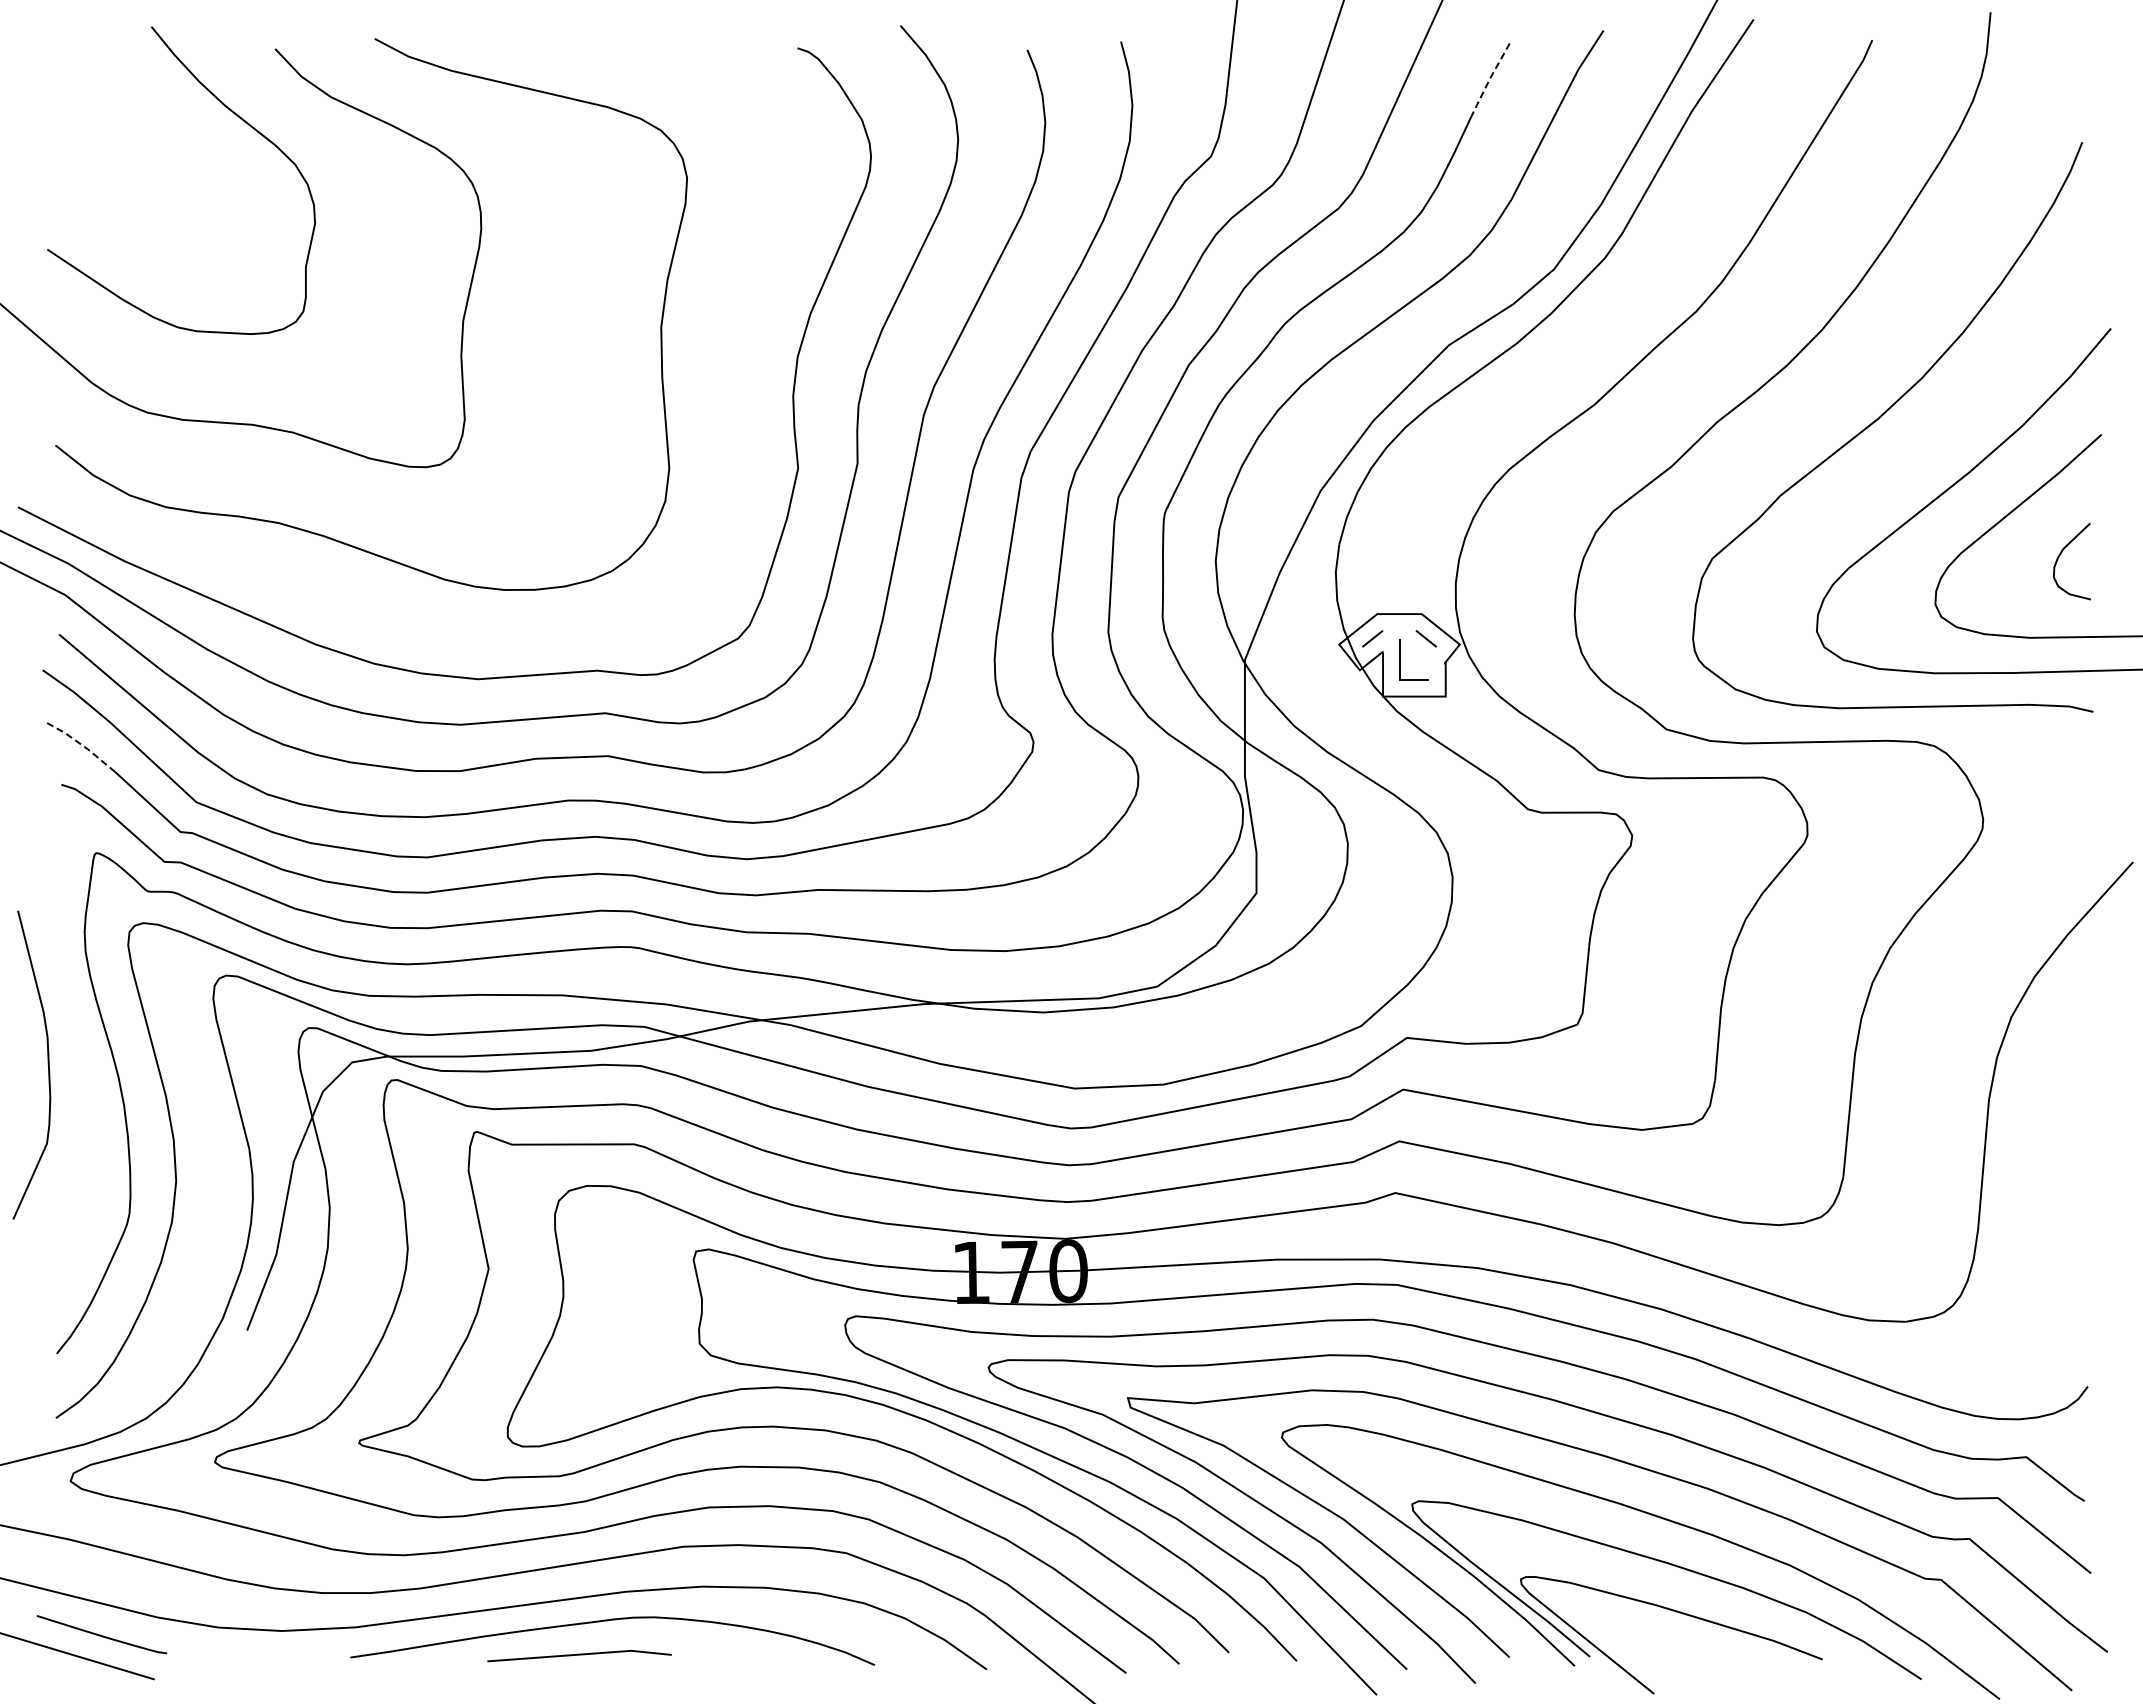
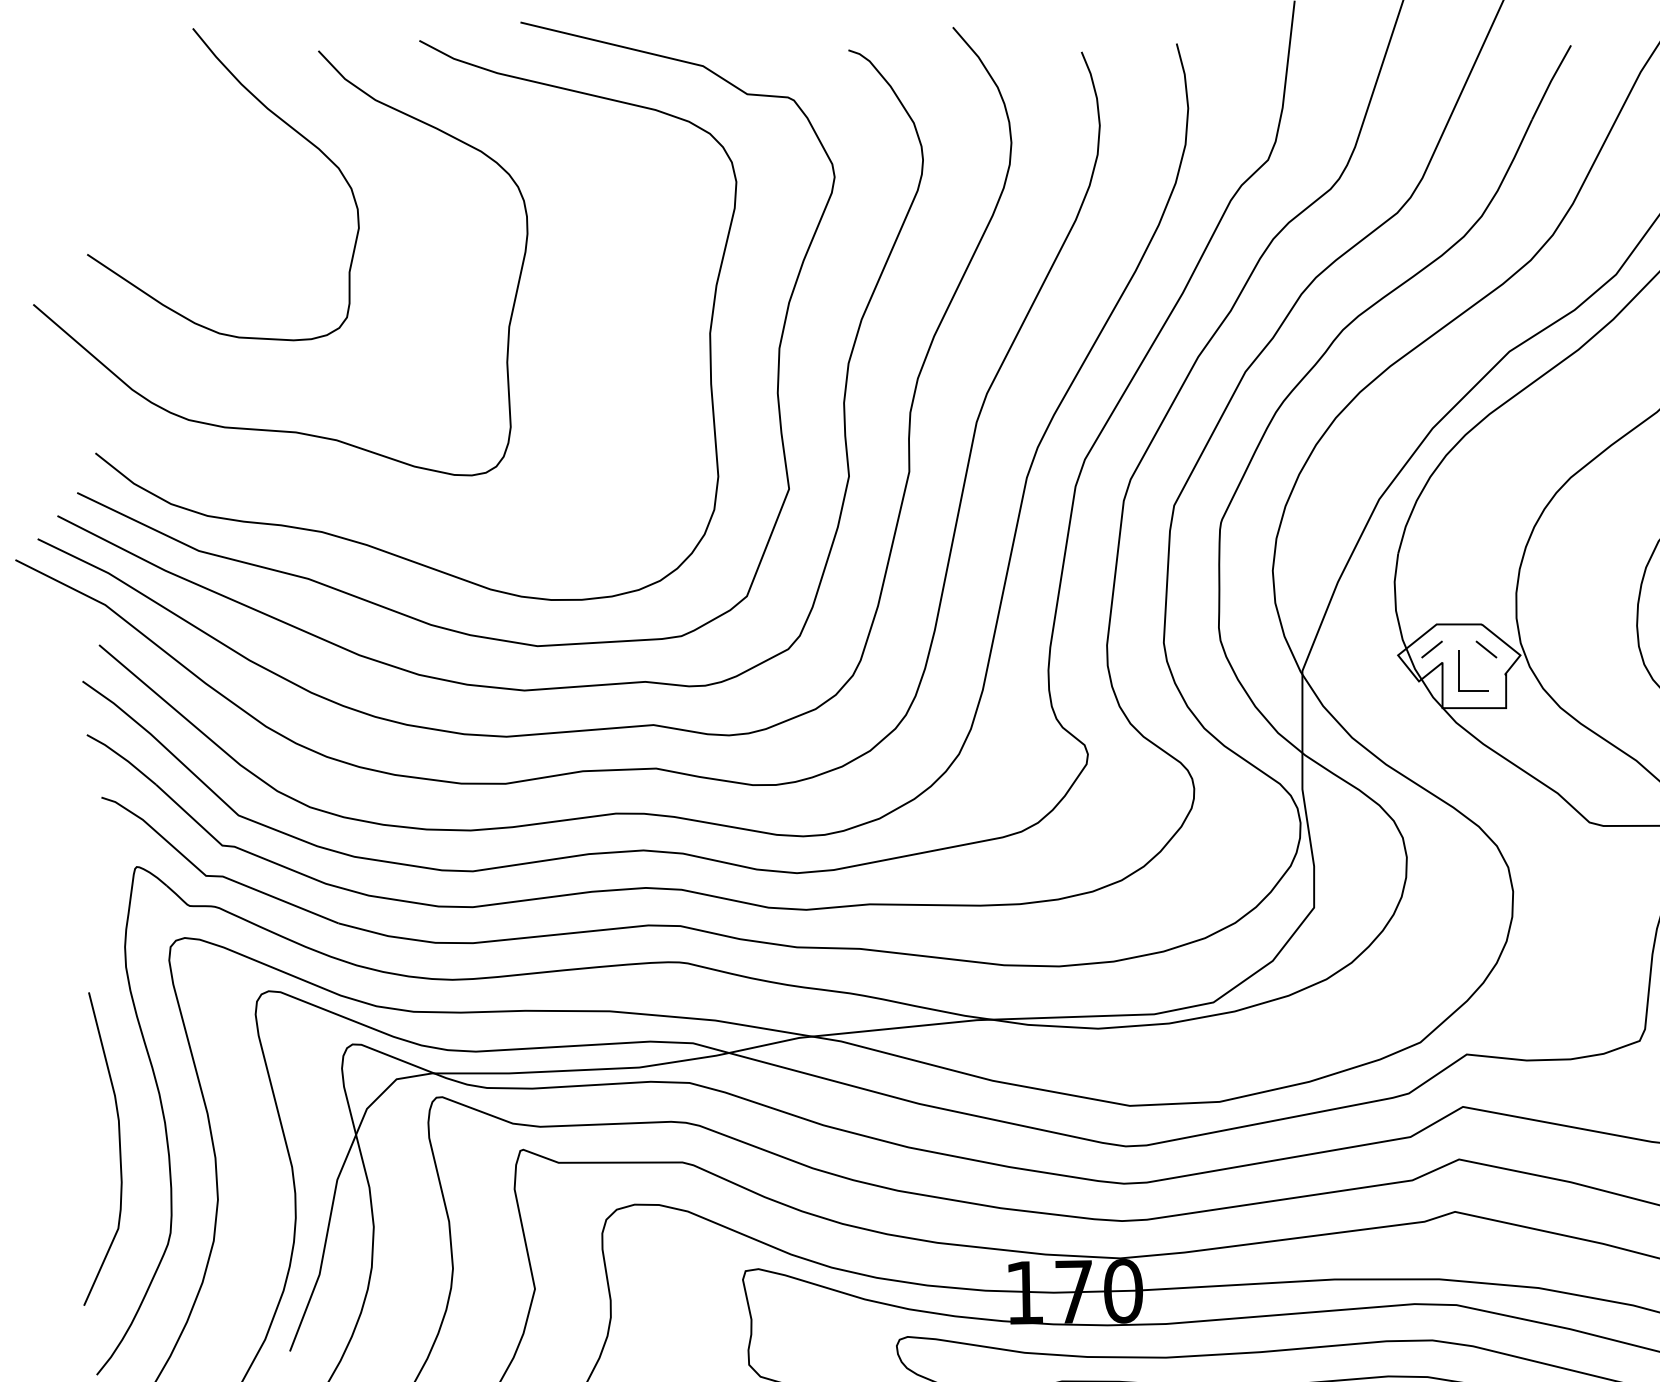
line: (1489, 79) -> (1550, 81), dashed -> solid
curve: (317, 587) -> (361, 597), added
line: (82, 745) -> (122, 757), dashed -> solid
curve: (47, 1064) -> (118, 1148), moved

